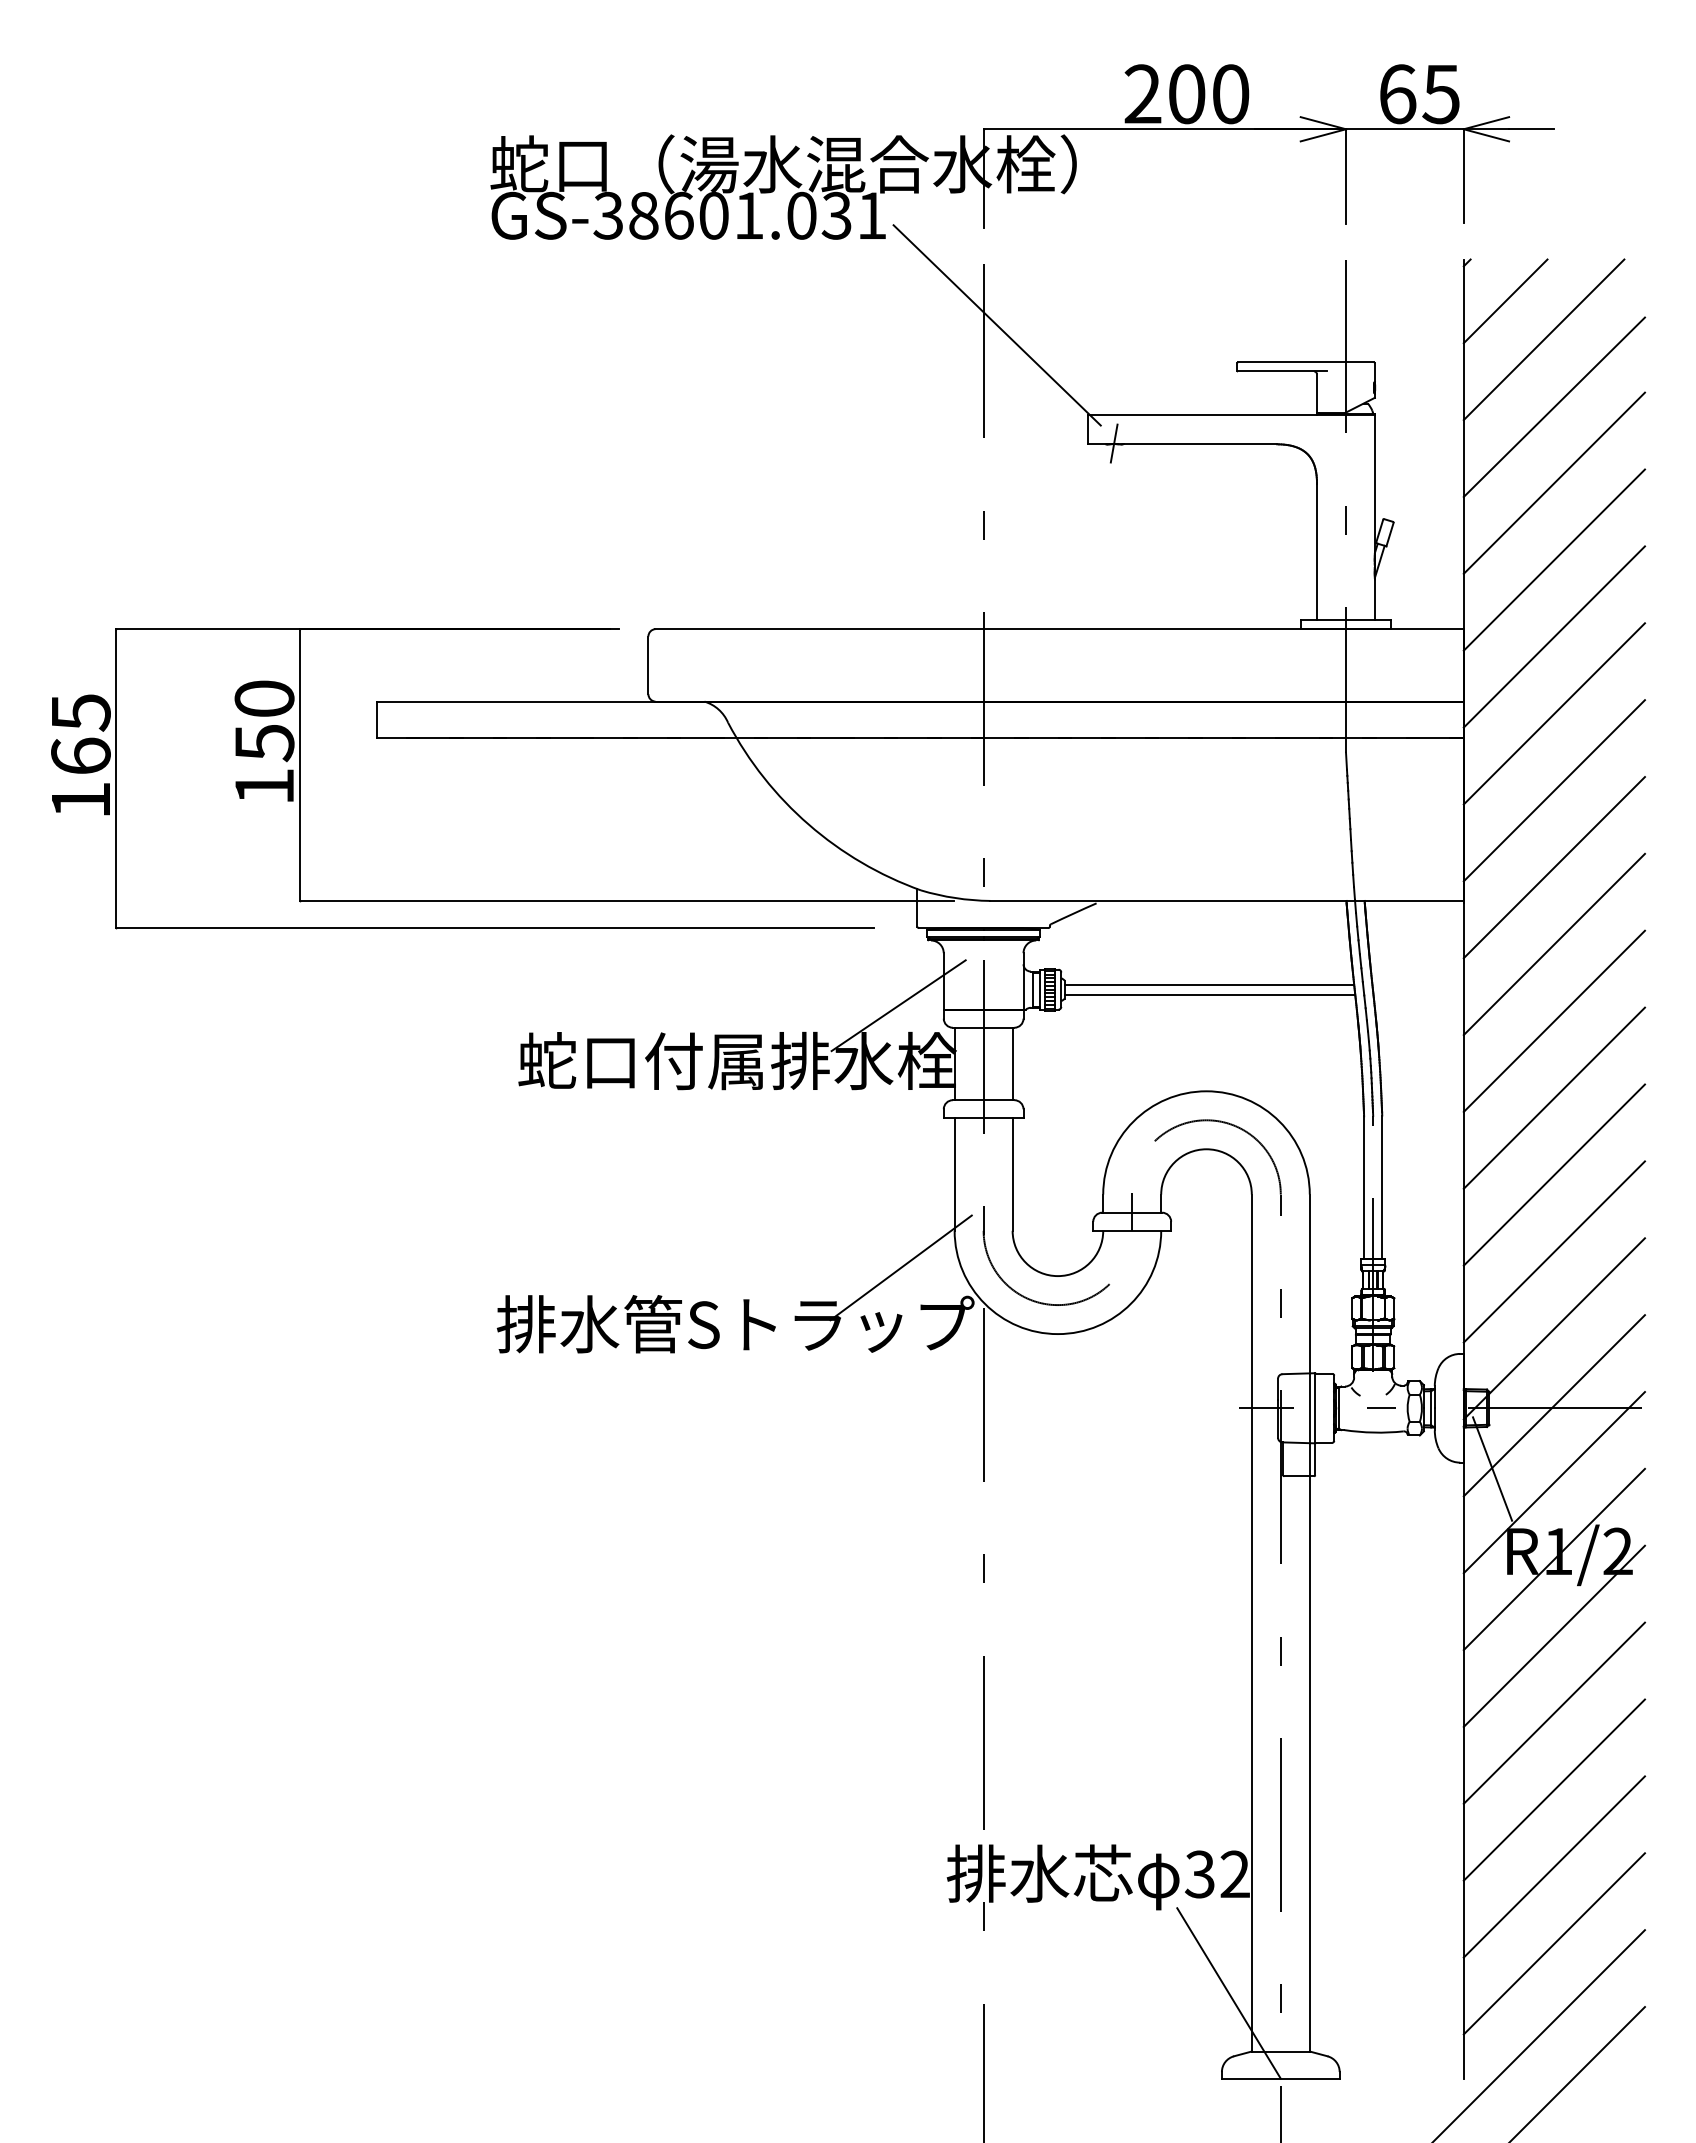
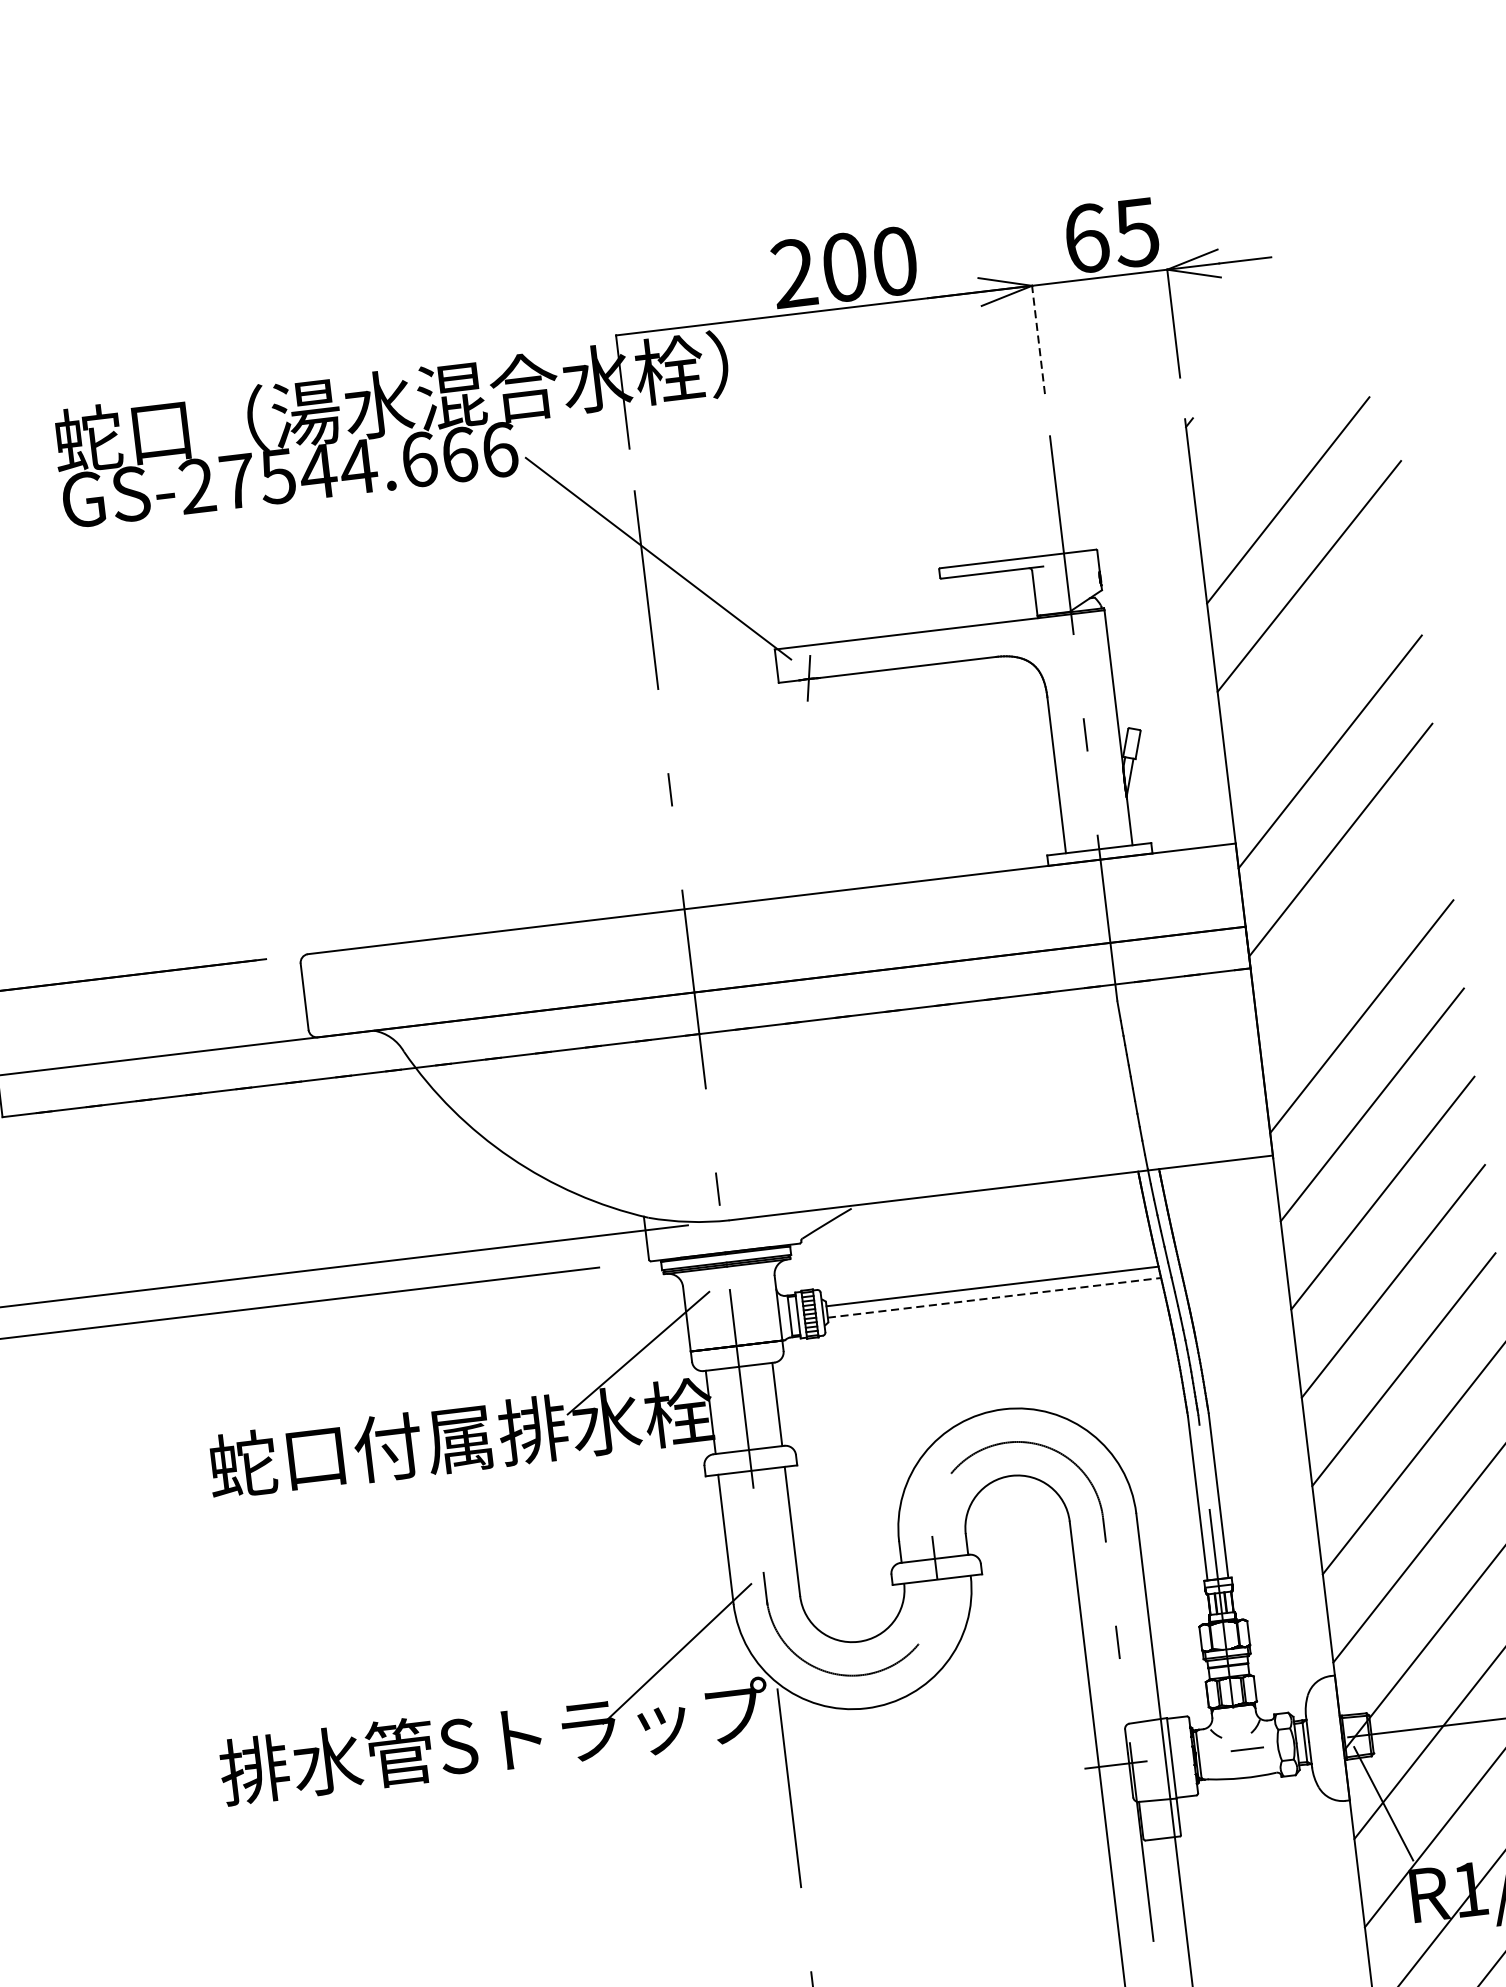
line: (1346, 175) -> (1038, 338), solid -> dashed
text: (740, 215) -> (348, 467), GS-38601.031 -> GS-27544.666
line: (1505, 301) -> (1238, 461), removed
line: (1553, 482) -> (1318, 662), removed
line: (1553, 713) -> (1350, 928), removed
line: (1210, 994) -> (994, 1297), solid -> dashed

